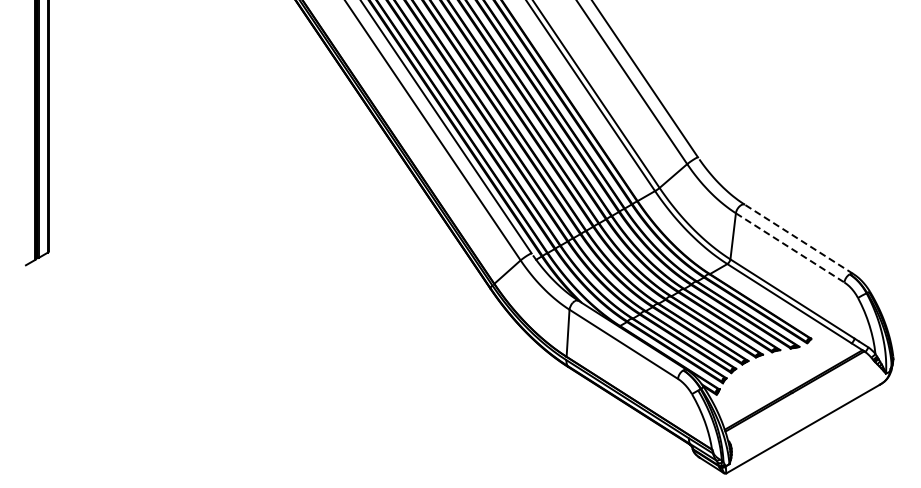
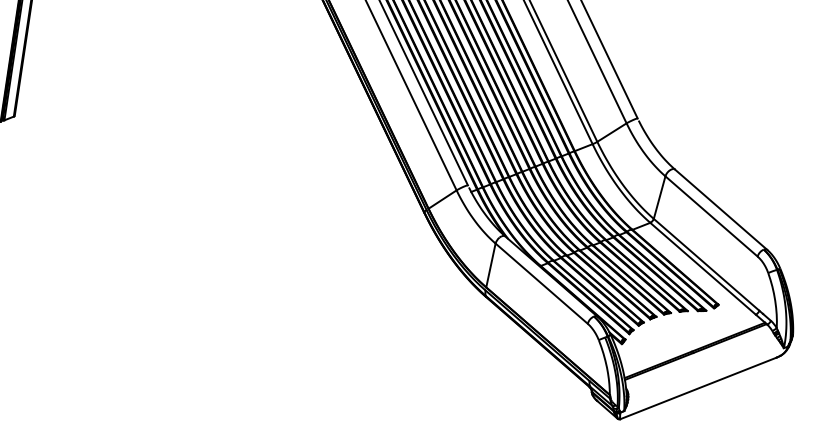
line: (798, 239) -> (720, 209), dashed -> solid
line: (790, 248) -> (711, 217), dashed -> solid

